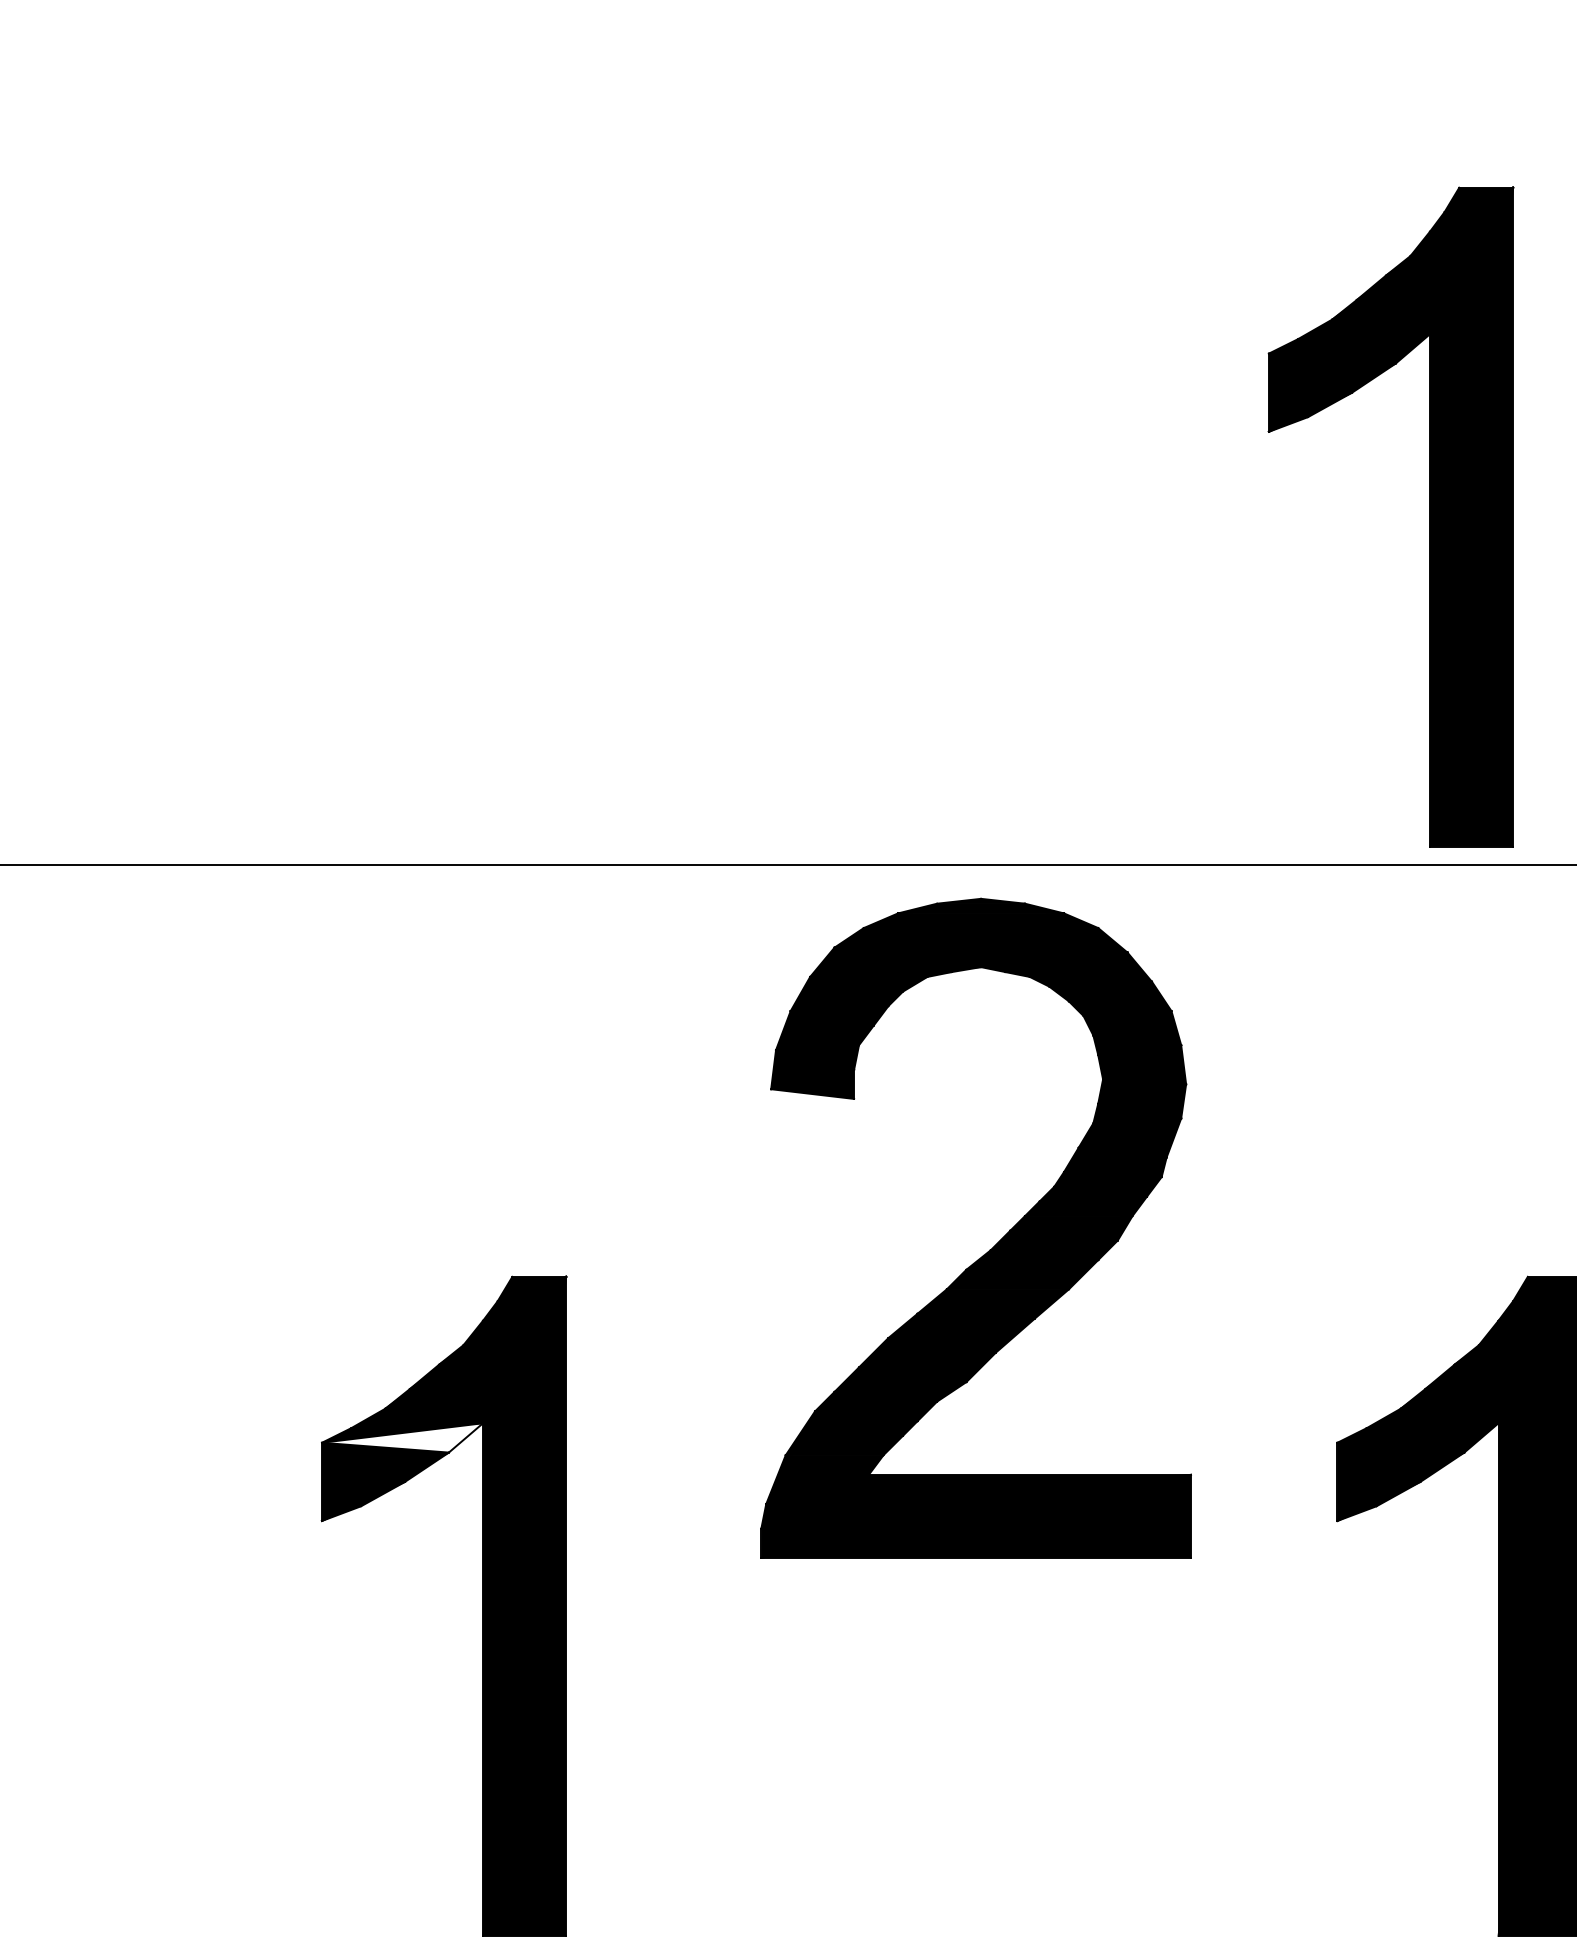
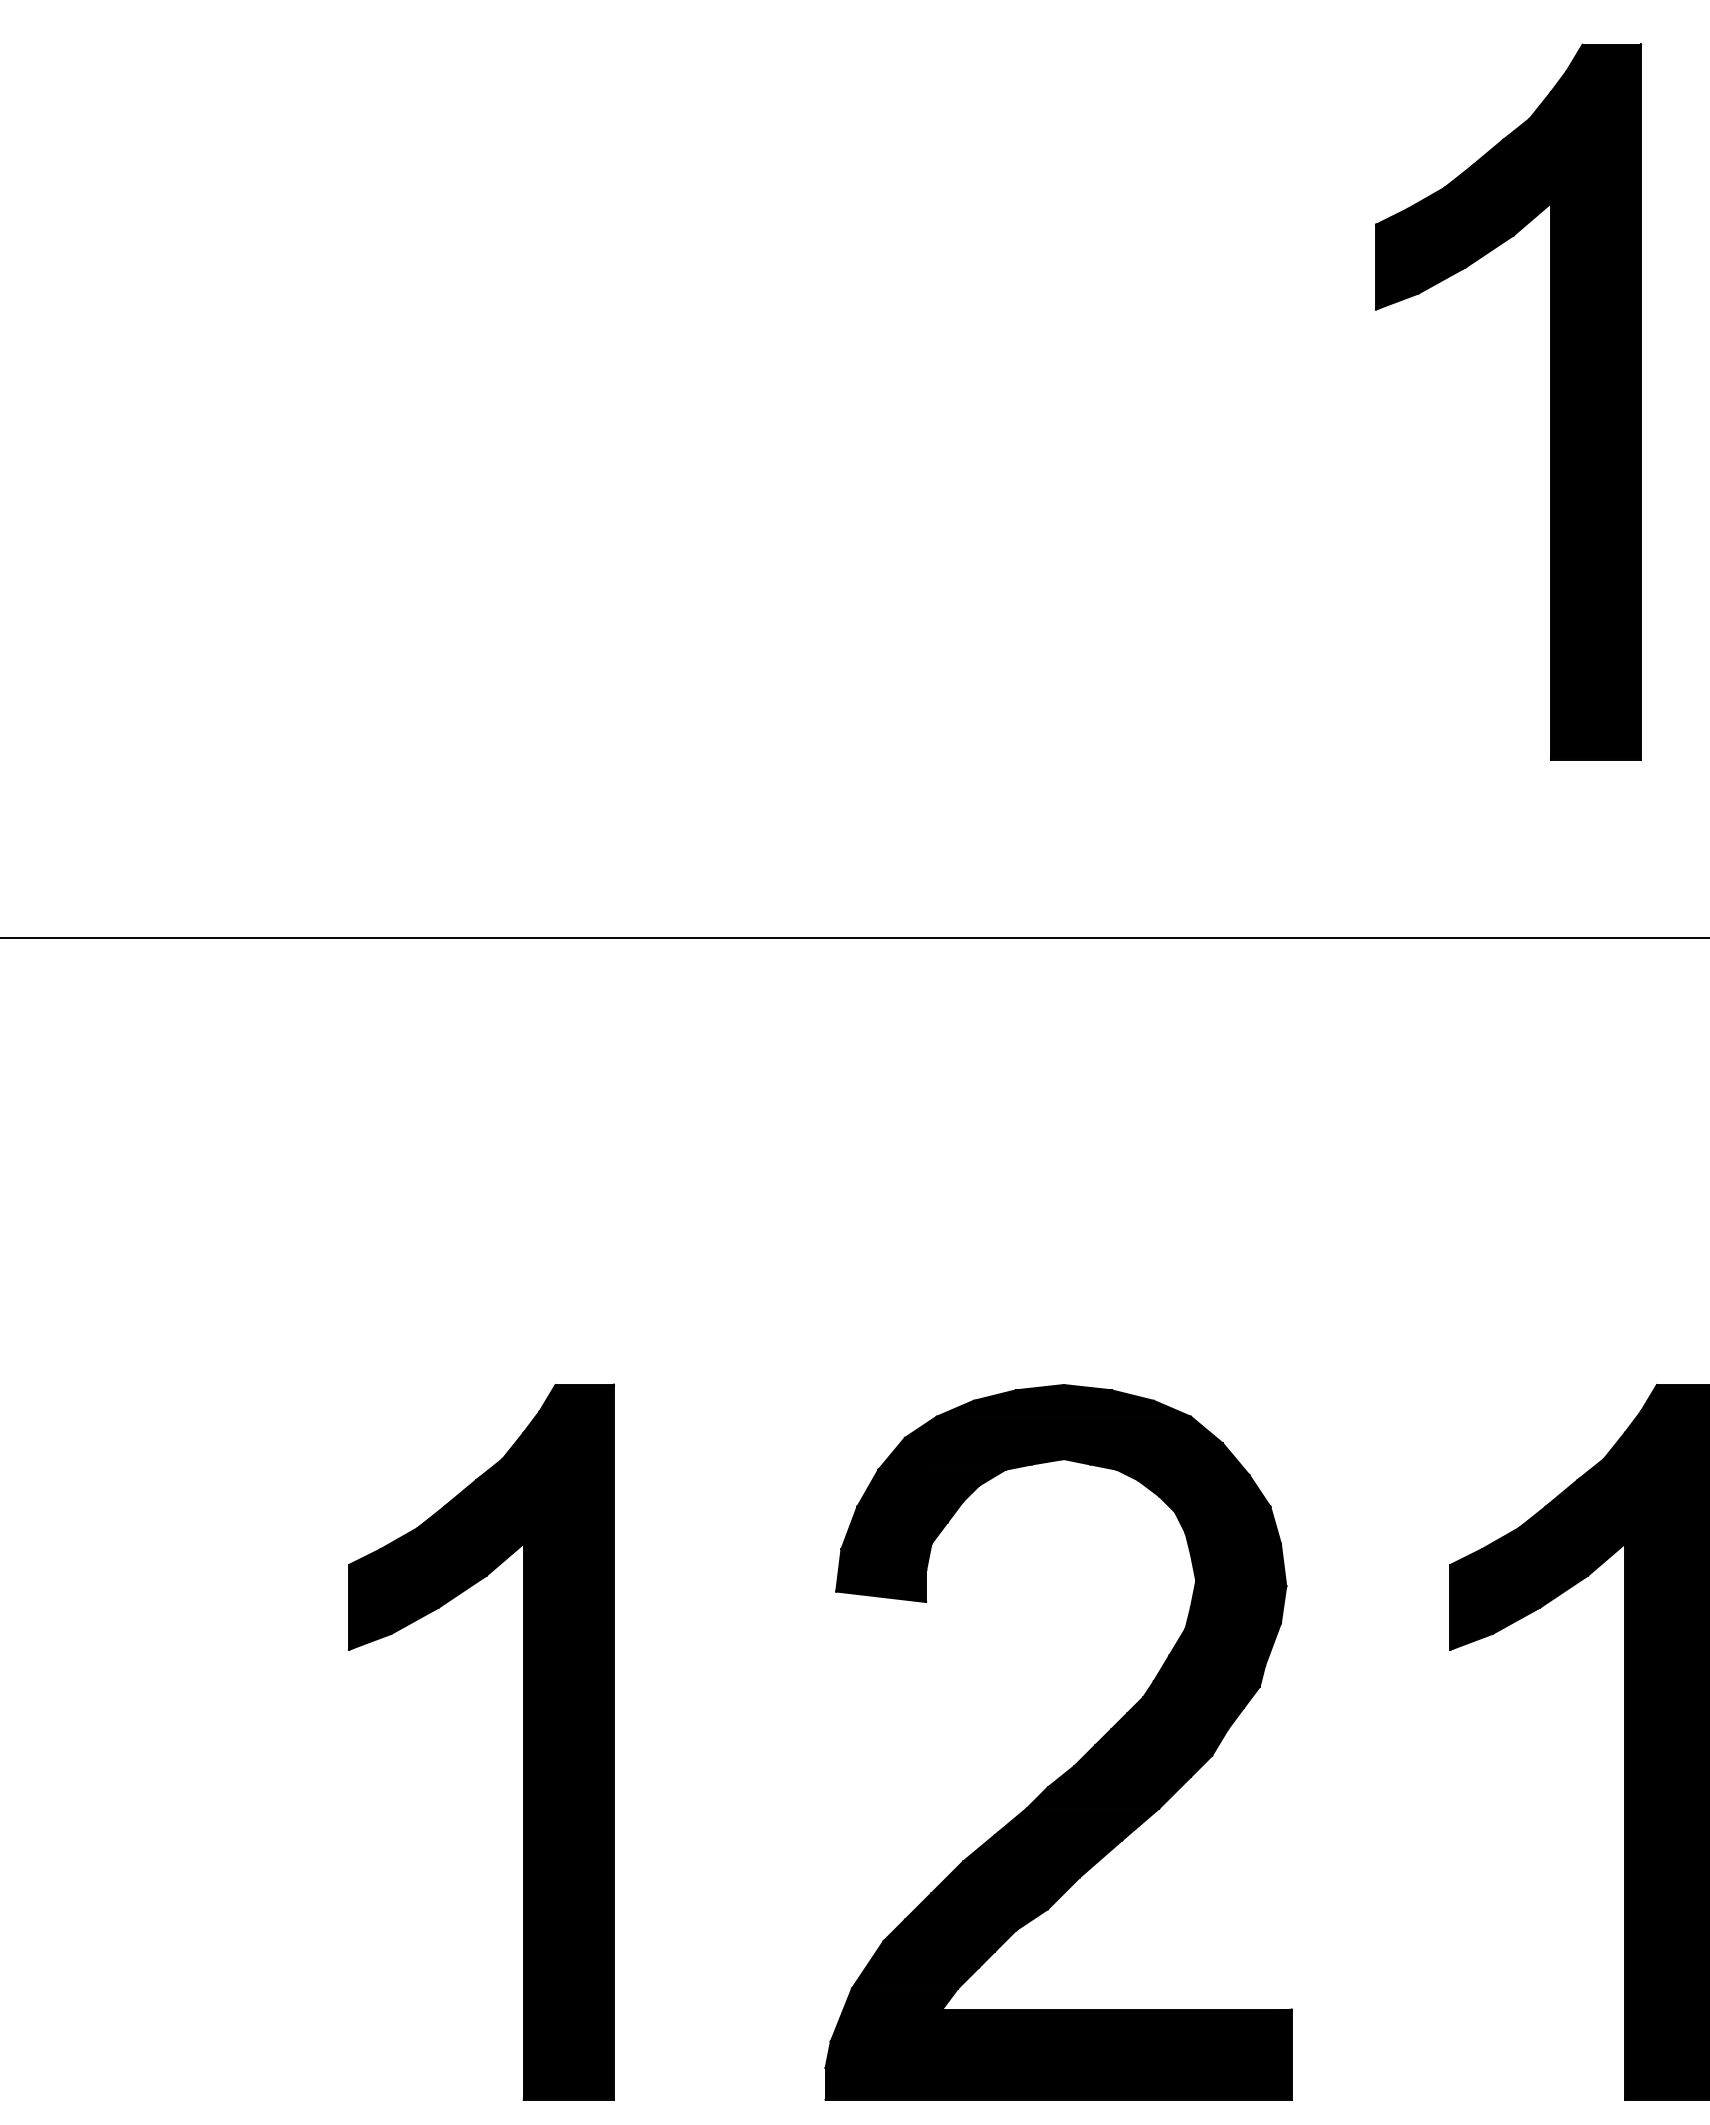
part: (1429, 516) -> (1550, 401), moved
part: (993, 1245) -> (1077, 1761), moved
fill: (402, 1437) -> (436, 1559), added

